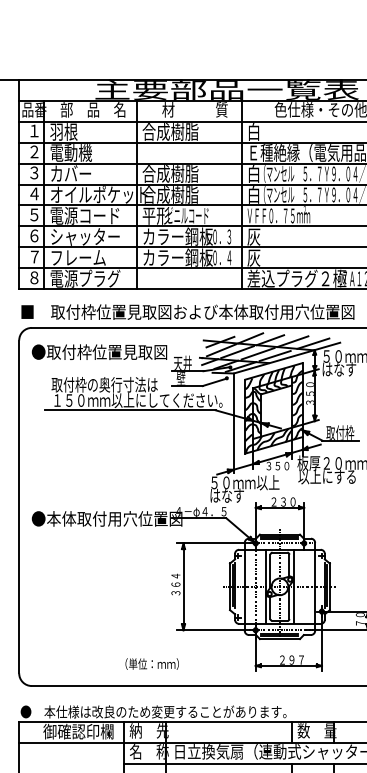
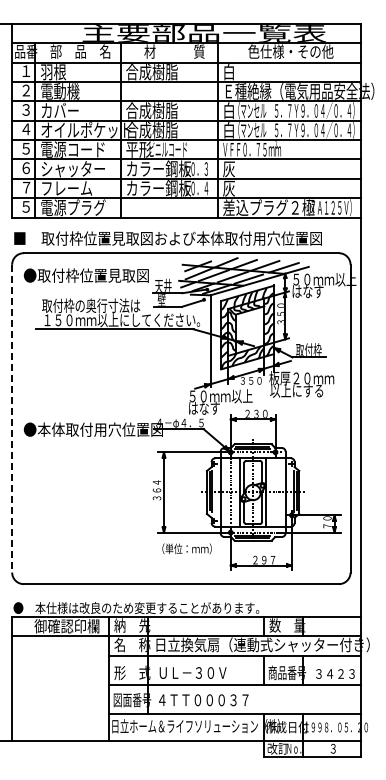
text: (33, 277) -> (25, 206), ８ -> ５
line: (19, 506) -> (12, 418), solid -> dashed
text: (151, 663) -> (186, 548), moved

